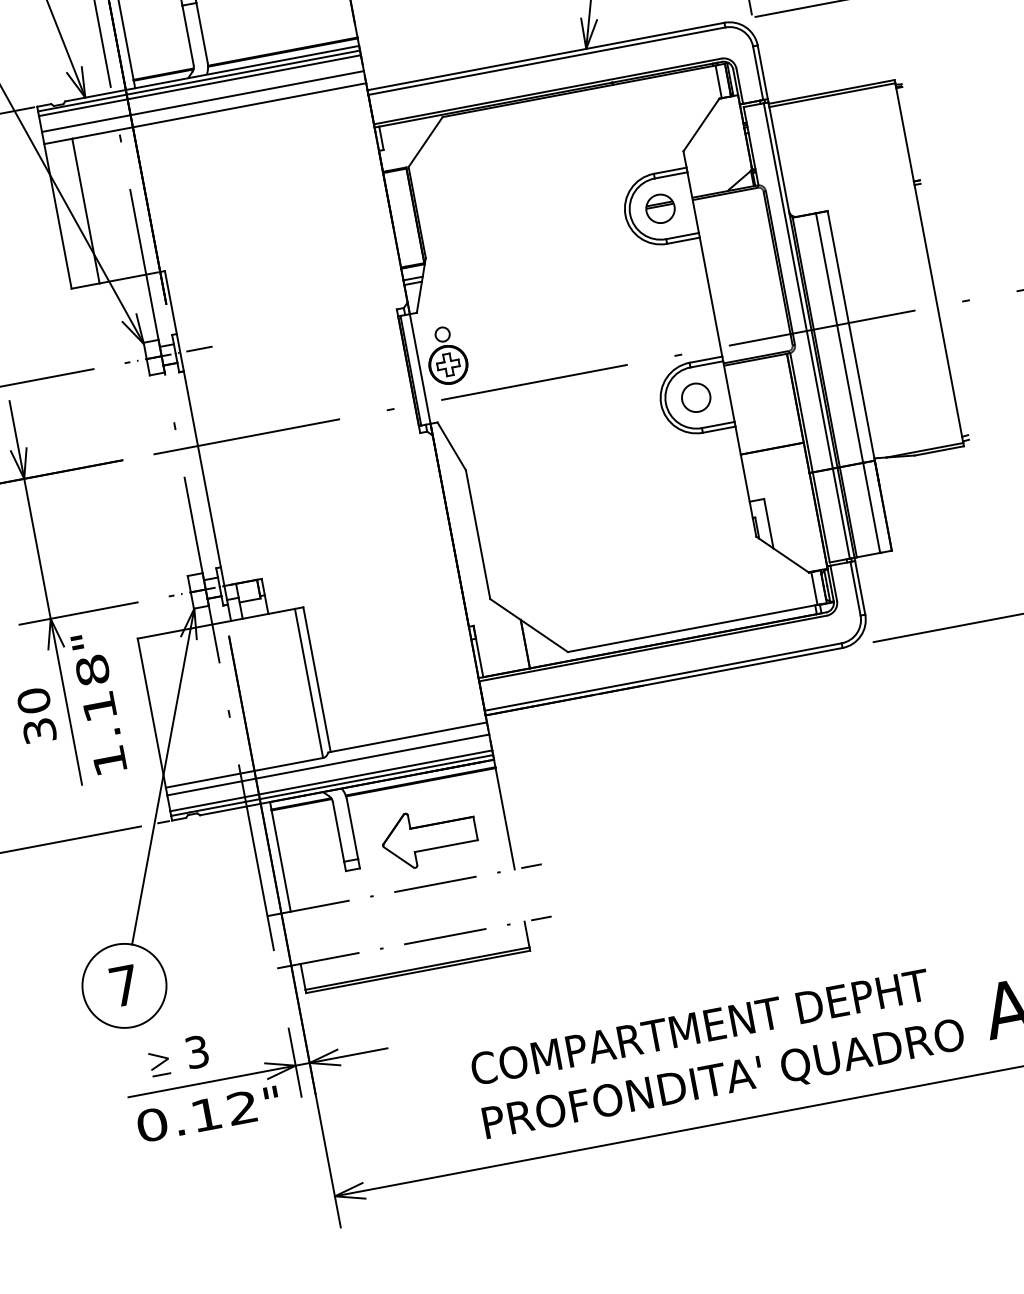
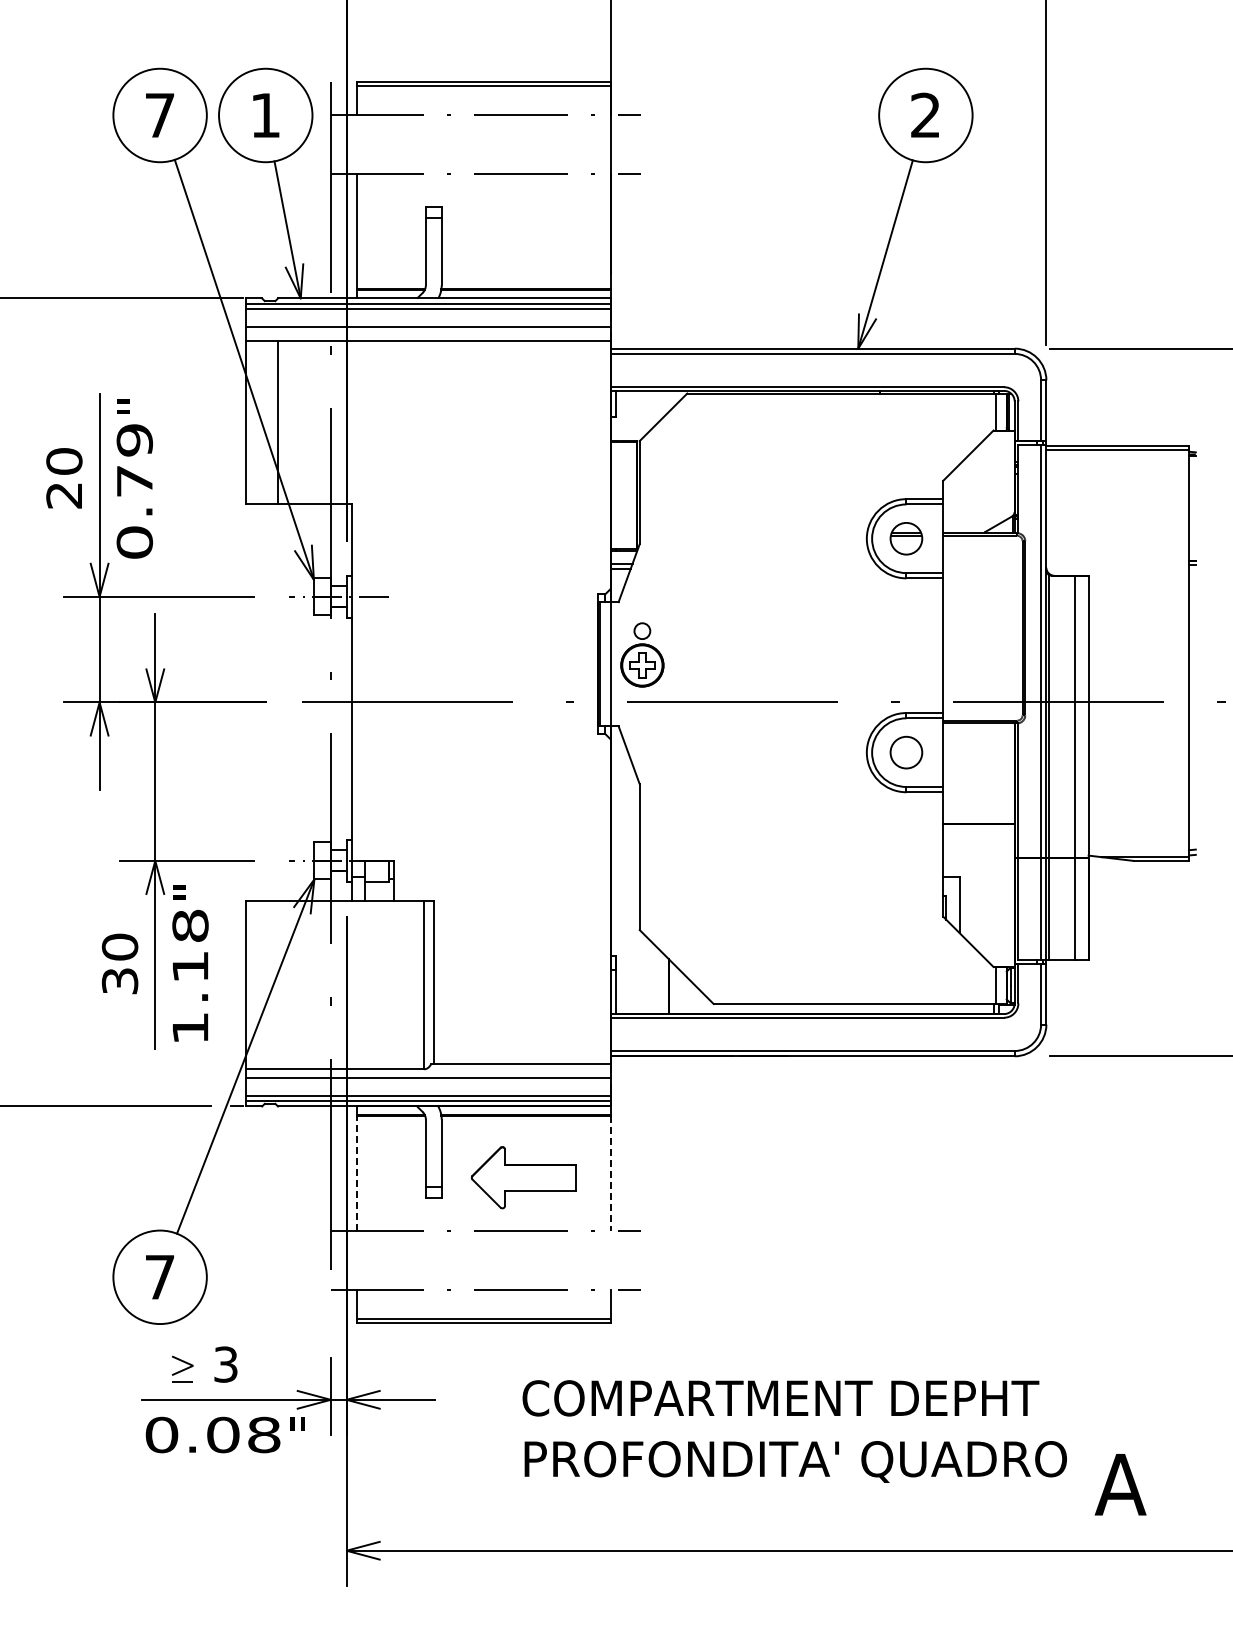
line: (505, 819) -> (610, 1173), solid -> dashed
line: (281, 860) -> (357, 1172), solid -> dashed
text: (717, 1054) -> (794, 1431), moved
text: (224, 1110) -> (243, 1434), 0.12 -> 0.08

